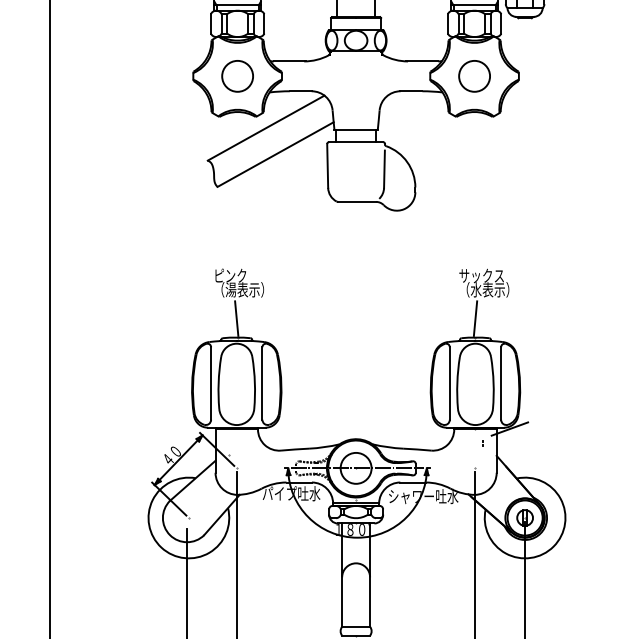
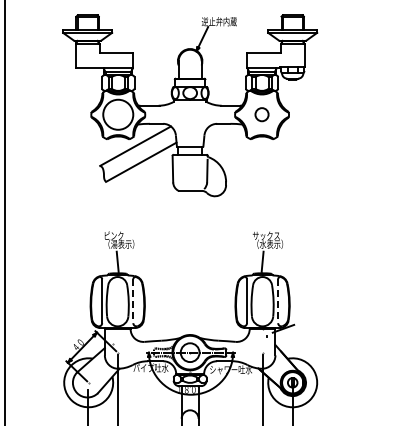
circle: (236, 75) -> (117, 114), size x1.6
circle: (473, 75) -> (261, 114), size x0.7
line: (262, 384) -> (133, 301), solid -> dashed
line: (501, 384) -> (278, 301), solid -> dashed

